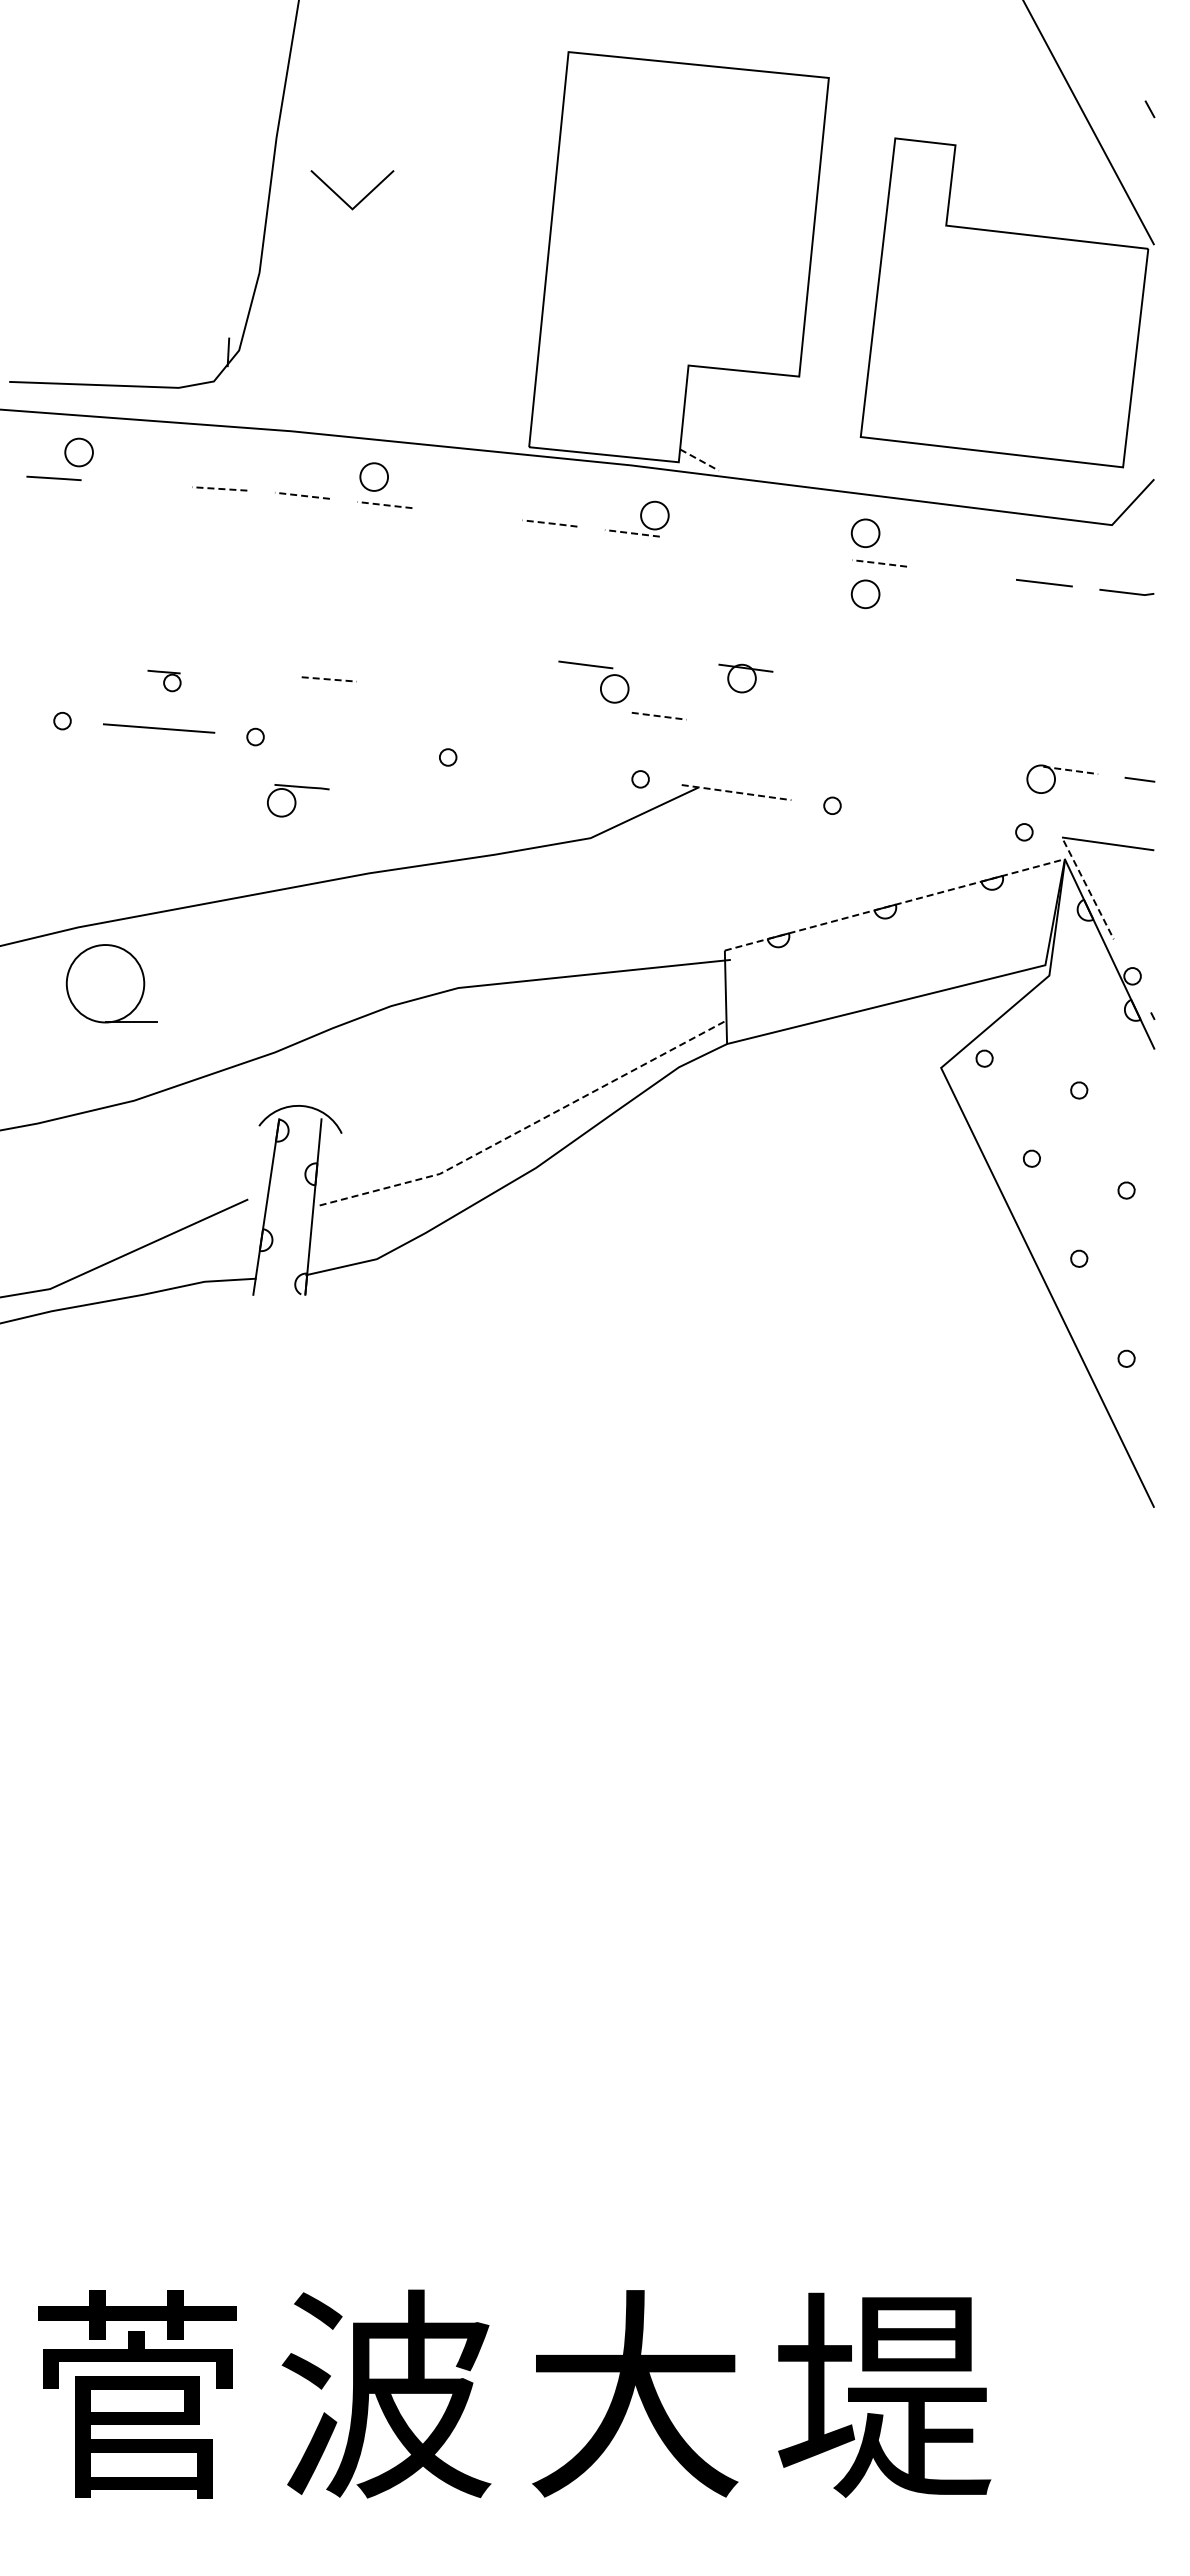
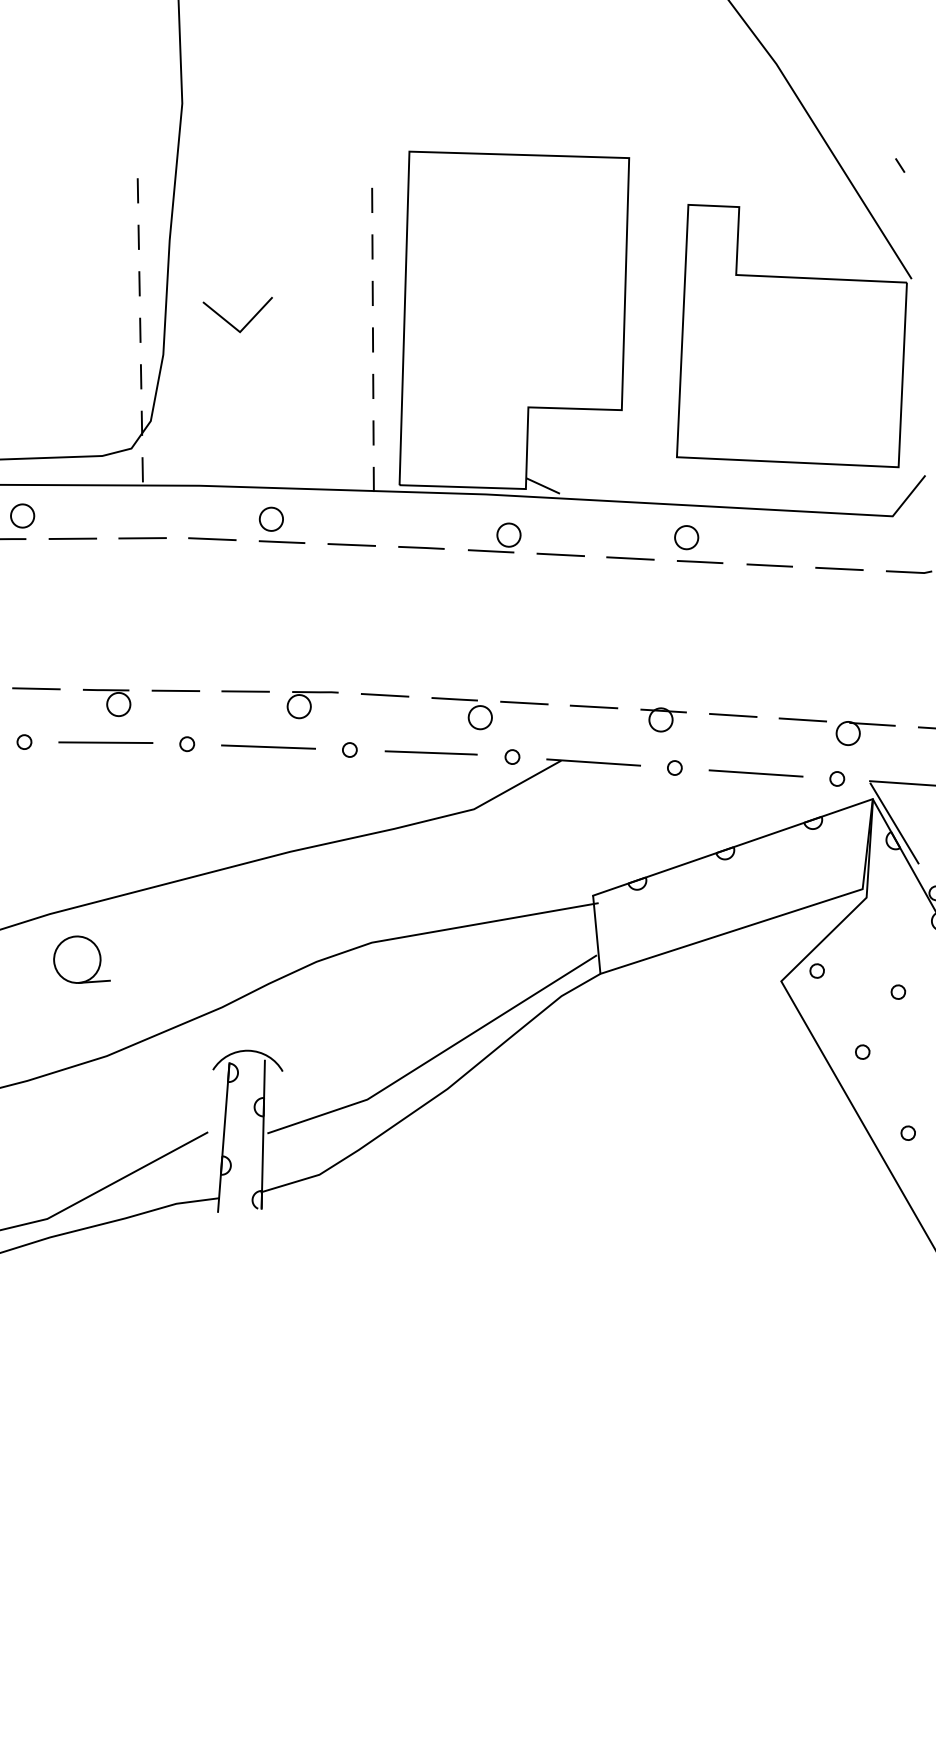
line: (242, 75) -> (137, 190), added
line: (520, 106) -> (372, 200), added
line: (239, 131) -> (138, 237), added
line: (516, 161) -> (372, 246), added
line: (236, 186) -> (138, 283), added
line: (343, 199) -> (231, 324), moved
line: (512, 217) -> (372, 293), added
line: (234, 241) -> (140, 330), added
line: (509, 272) -> (372, 339), added
line: (231, 296) -> (141, 376), added
line: (506, 327) -> (373, 386), added
line: (502, 382) -> (373, 432), added
line: (225, 407) -> (142, 469), added
line: (498, 438) -> (373, 479), added
line: (699, 460) -> (543, 486), dashed -> solid
line: (136, 483) -> (72, 538), added
line: (219, 488) -> (142, 537), dashed -> solid
line: (302, 495) -> (212, 538), dashed -> solid
line: (384, 505) -> (281, 542), dashed -> solid
line: (467, 514) -> (351, 545), added
line: (549, 523) -> (421, 547), dashed -> solid
line: (631, 533) -> (490, 551), dashed -> solid
line: (714, 543) -> (560, 555), added
line: (796, 553) -> (629, 558), added
line: (878, 563) -> (699, 562), dashed -> solid
line: (961, 573) -> (769, 565), added
circle: (865, 594) -> (690, 588), removed
line: (80, 658) -> (35, 688), added
line: (246, 672) -> (175, 690), added
part: (745, 678) -> (663, 719), moved
line: (329, 679) -> (245, 691), dashed -> solid
part: (164, 680) -> (107, 702), size x1.67
part: (600, 684) -> (468, 714), moved
line: (494, 694) -> (385, 694), added
line: (659, 716) -> (524, 703), dashed -> solid
line: (741, 726) -> (593, 706), added
line: (351, 747) -> (268, 747), added
line: (905, 748) -> (732, 715), added
line: (988, 758) -> (802, 719), added
line: (544, 767) -> (431, 752), added
line: (1070, 770) -> (872, 724), dashed -> solid
line: (737, 792) -> (594, 762), dashed -> solid
part: (298, 800) -> (313, 703), moved
line: (928, 818) -> (756, 773), added
line: (1088, 890) -> (894, 823), dashed -> solid
line: (895, 904) -> (733, 847), dashed -> solid
part: (111, 983) -> (80, 959), size x0.71
line: (526, 1127) -> (437, 1055), dashed -> solid

